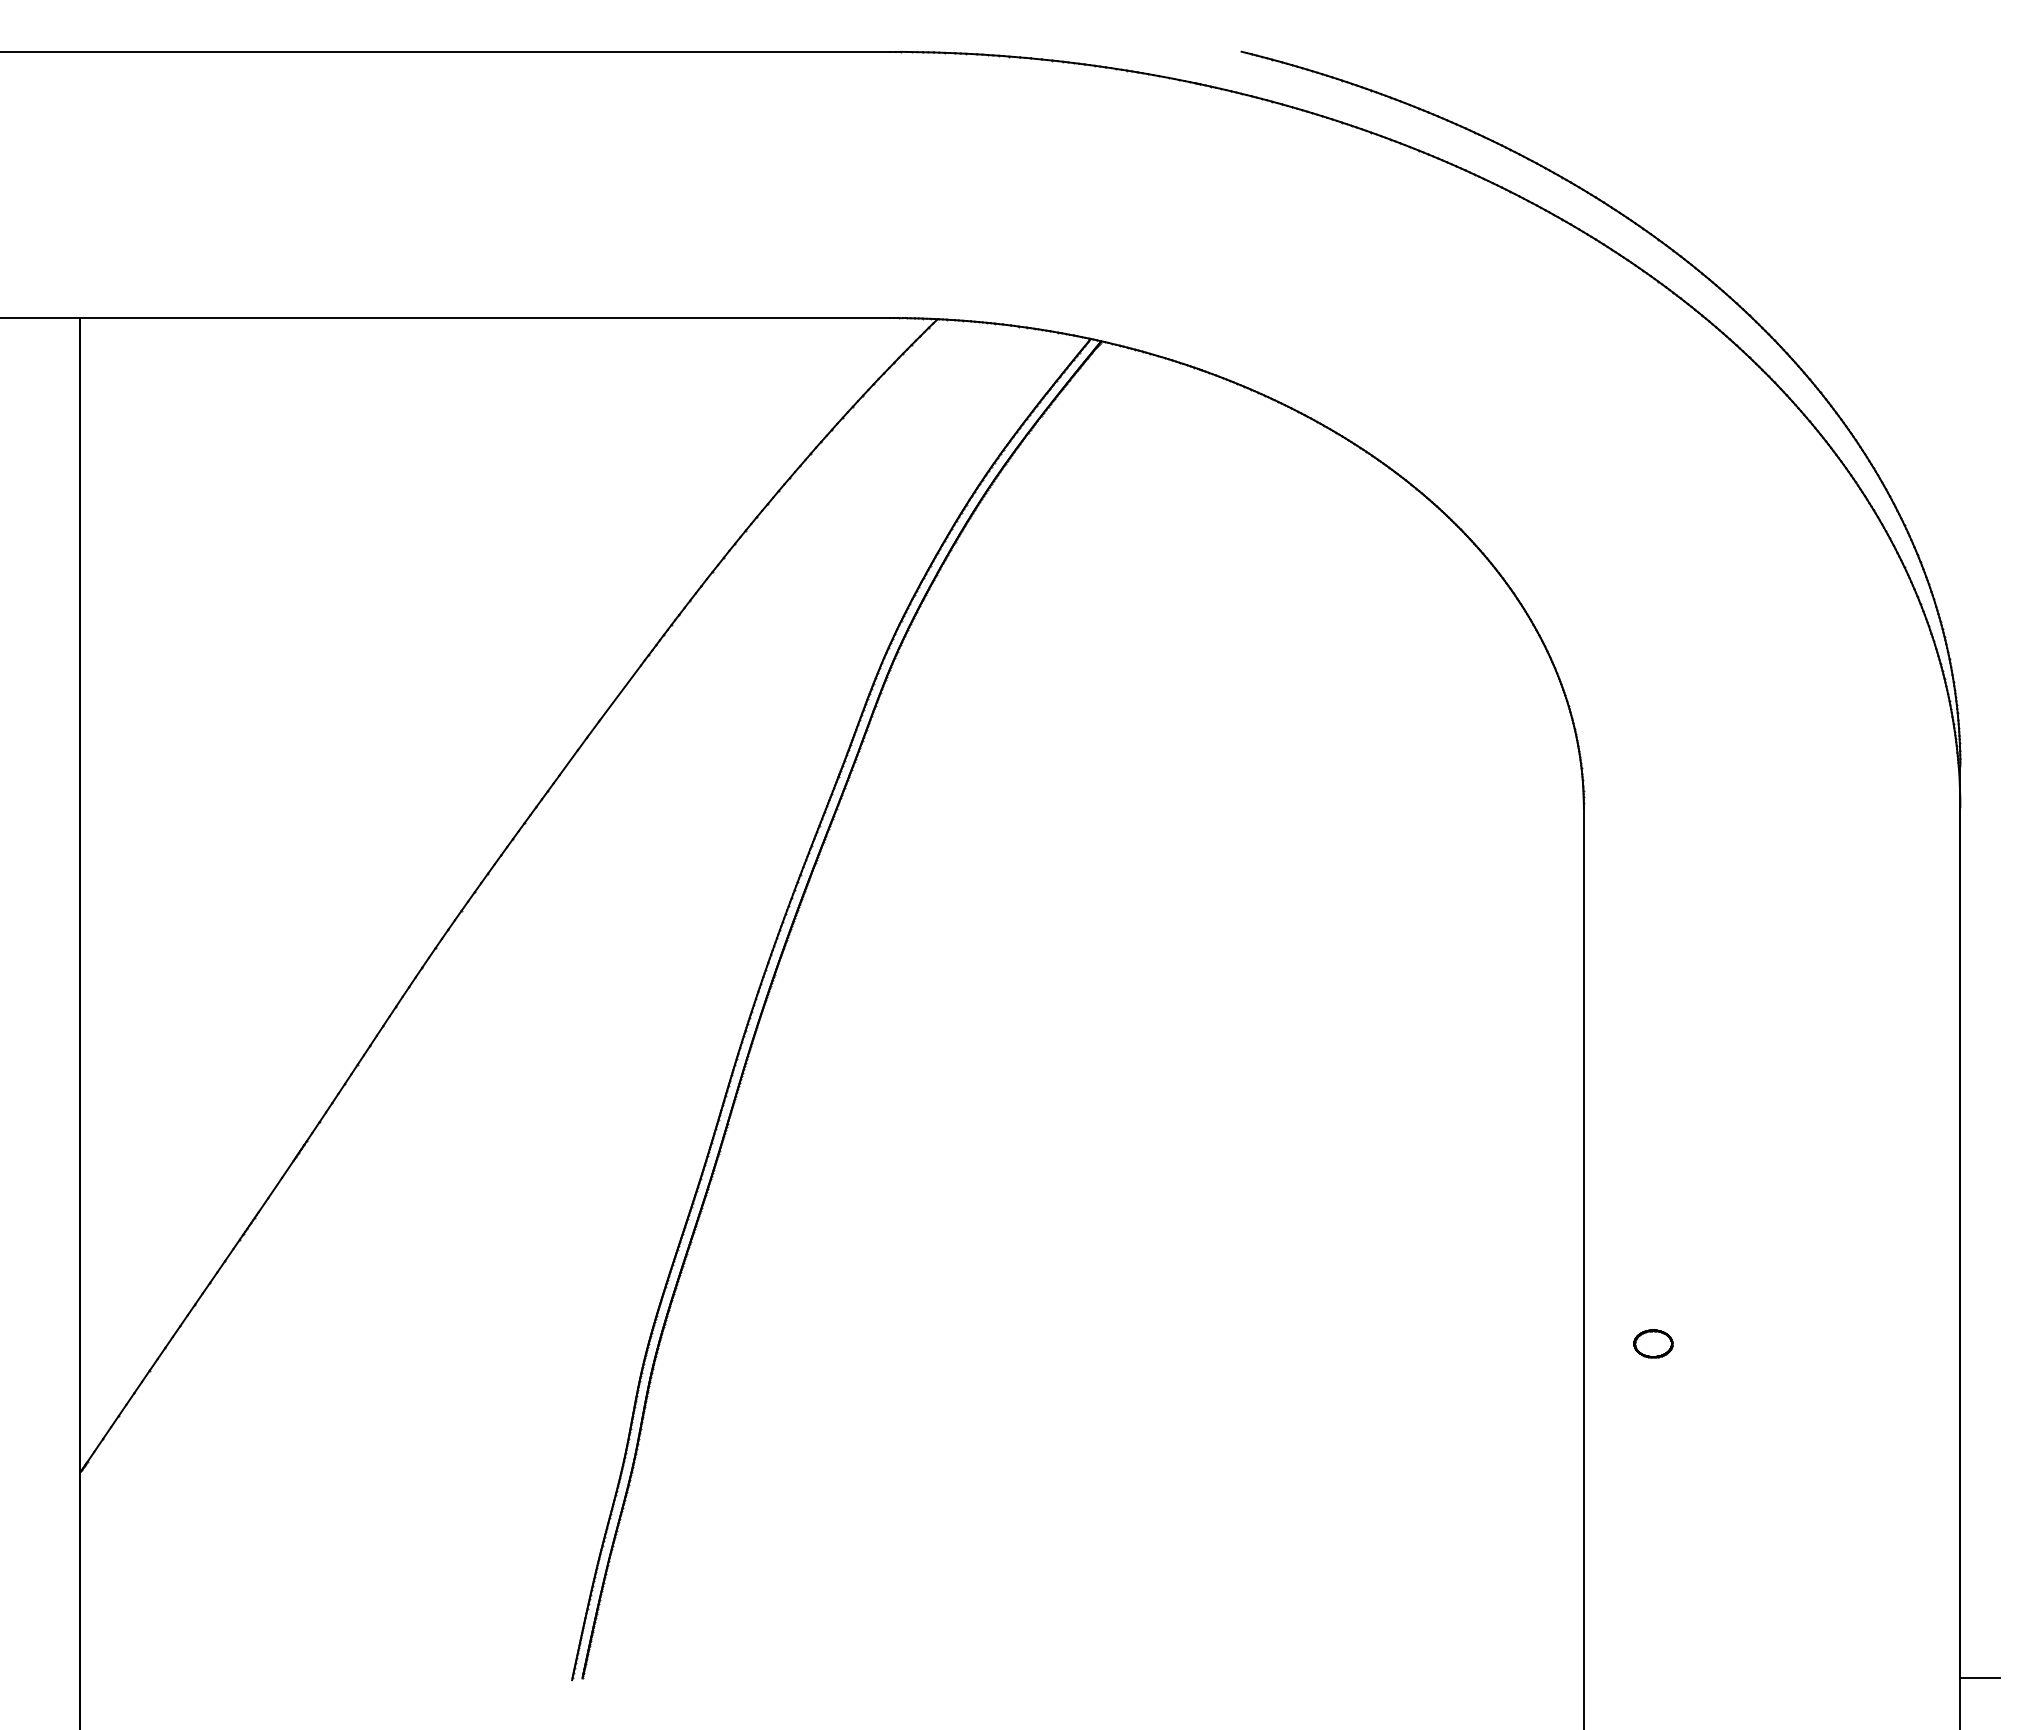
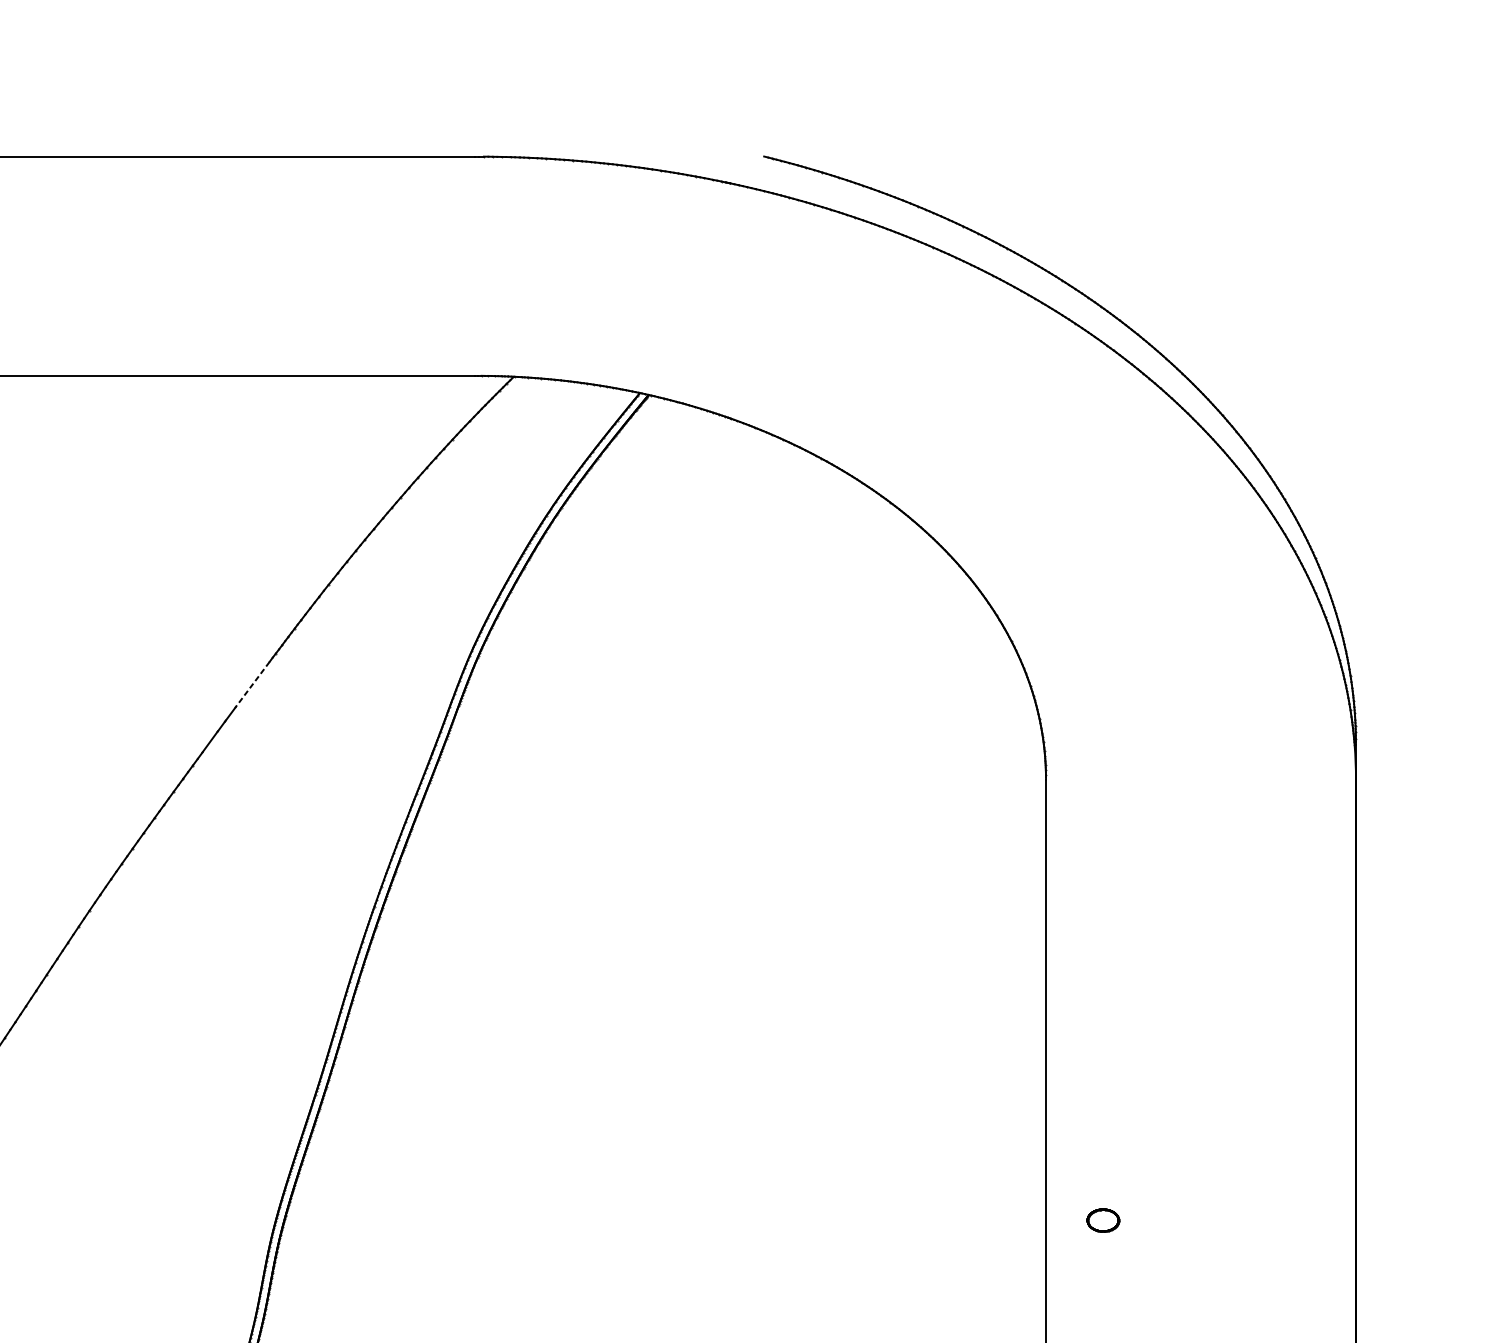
line: (619, 693) -> (251, 684), solid -> dashed

